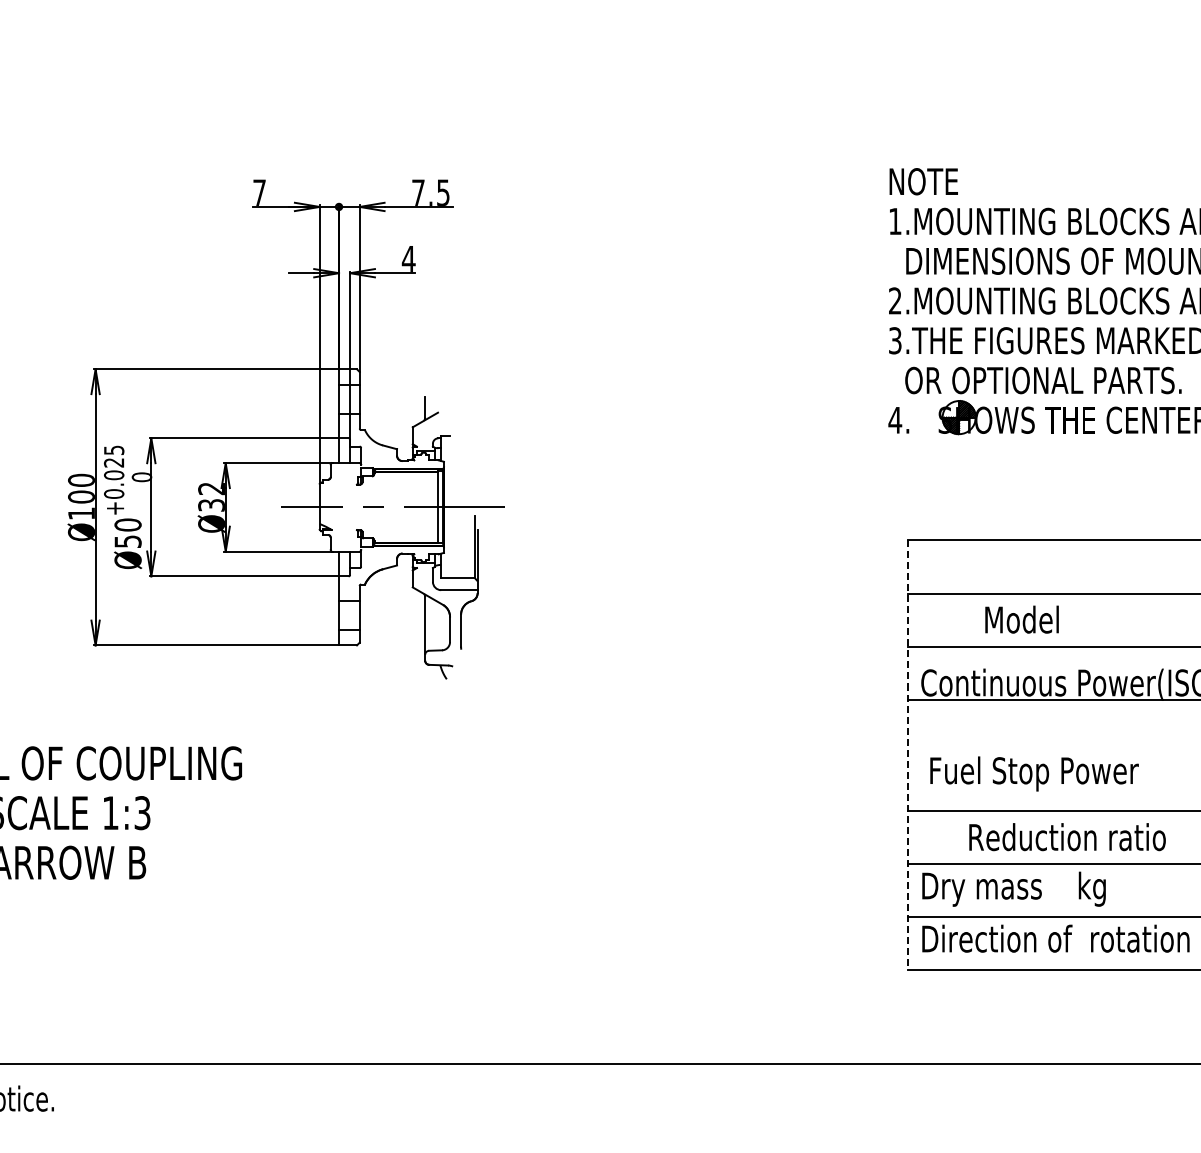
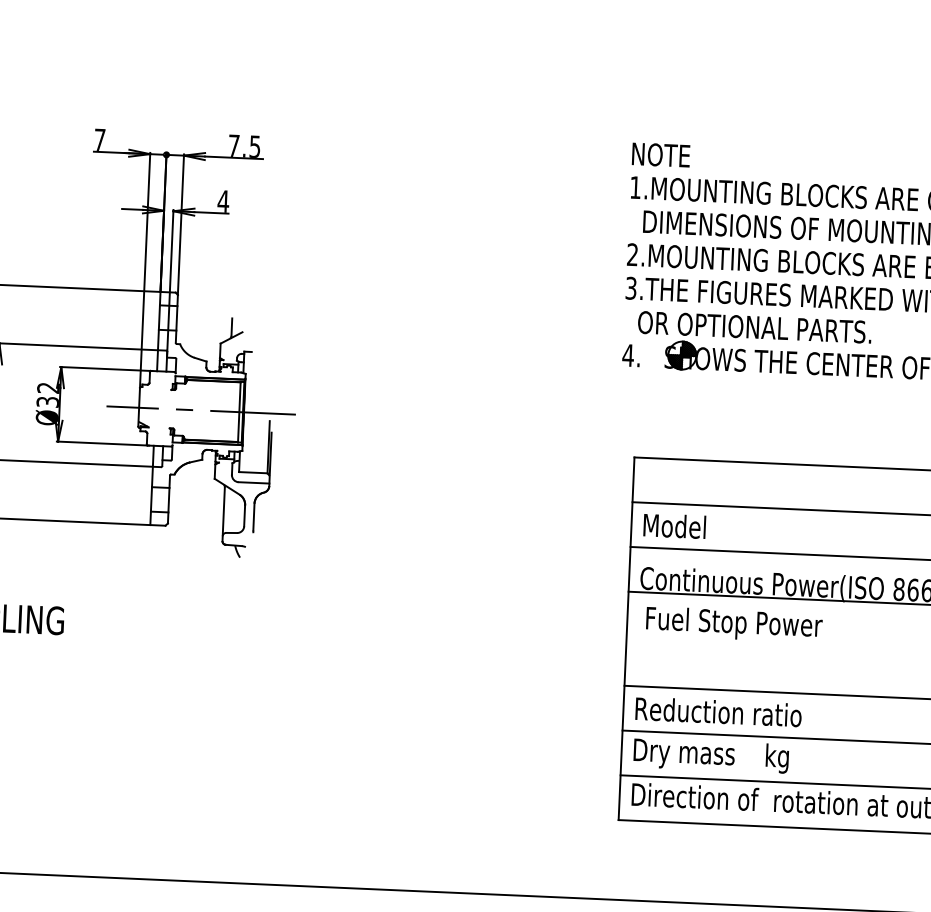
text: (1021, 619) -> (674, 526), moved
line: (907, 755) -> (626, 638), dashed -> solid
text: (1034, 773) -> (734, 624), moved
text: (1067, 837) -> (718, 712), moved

